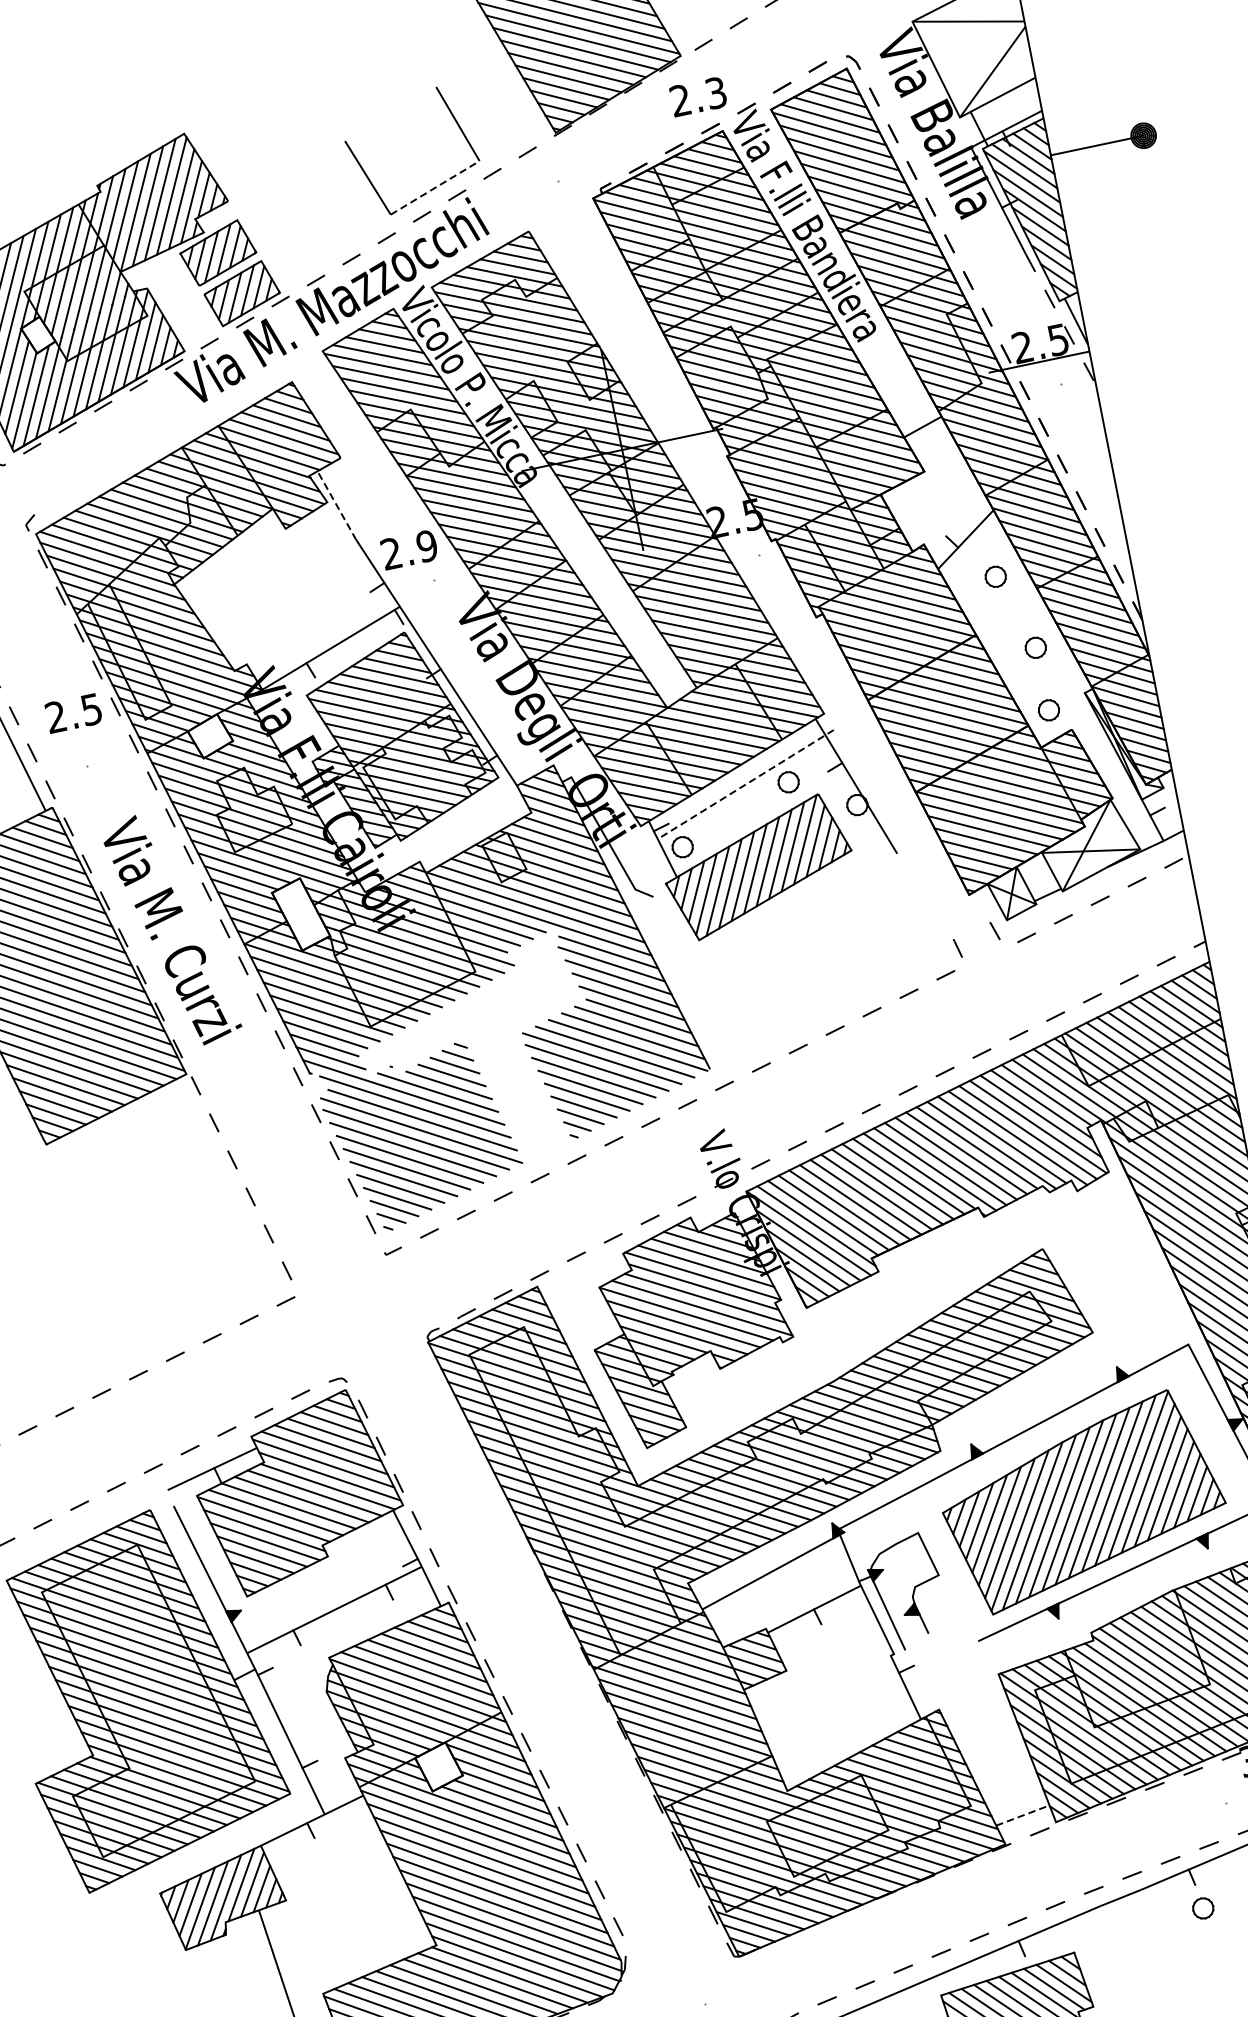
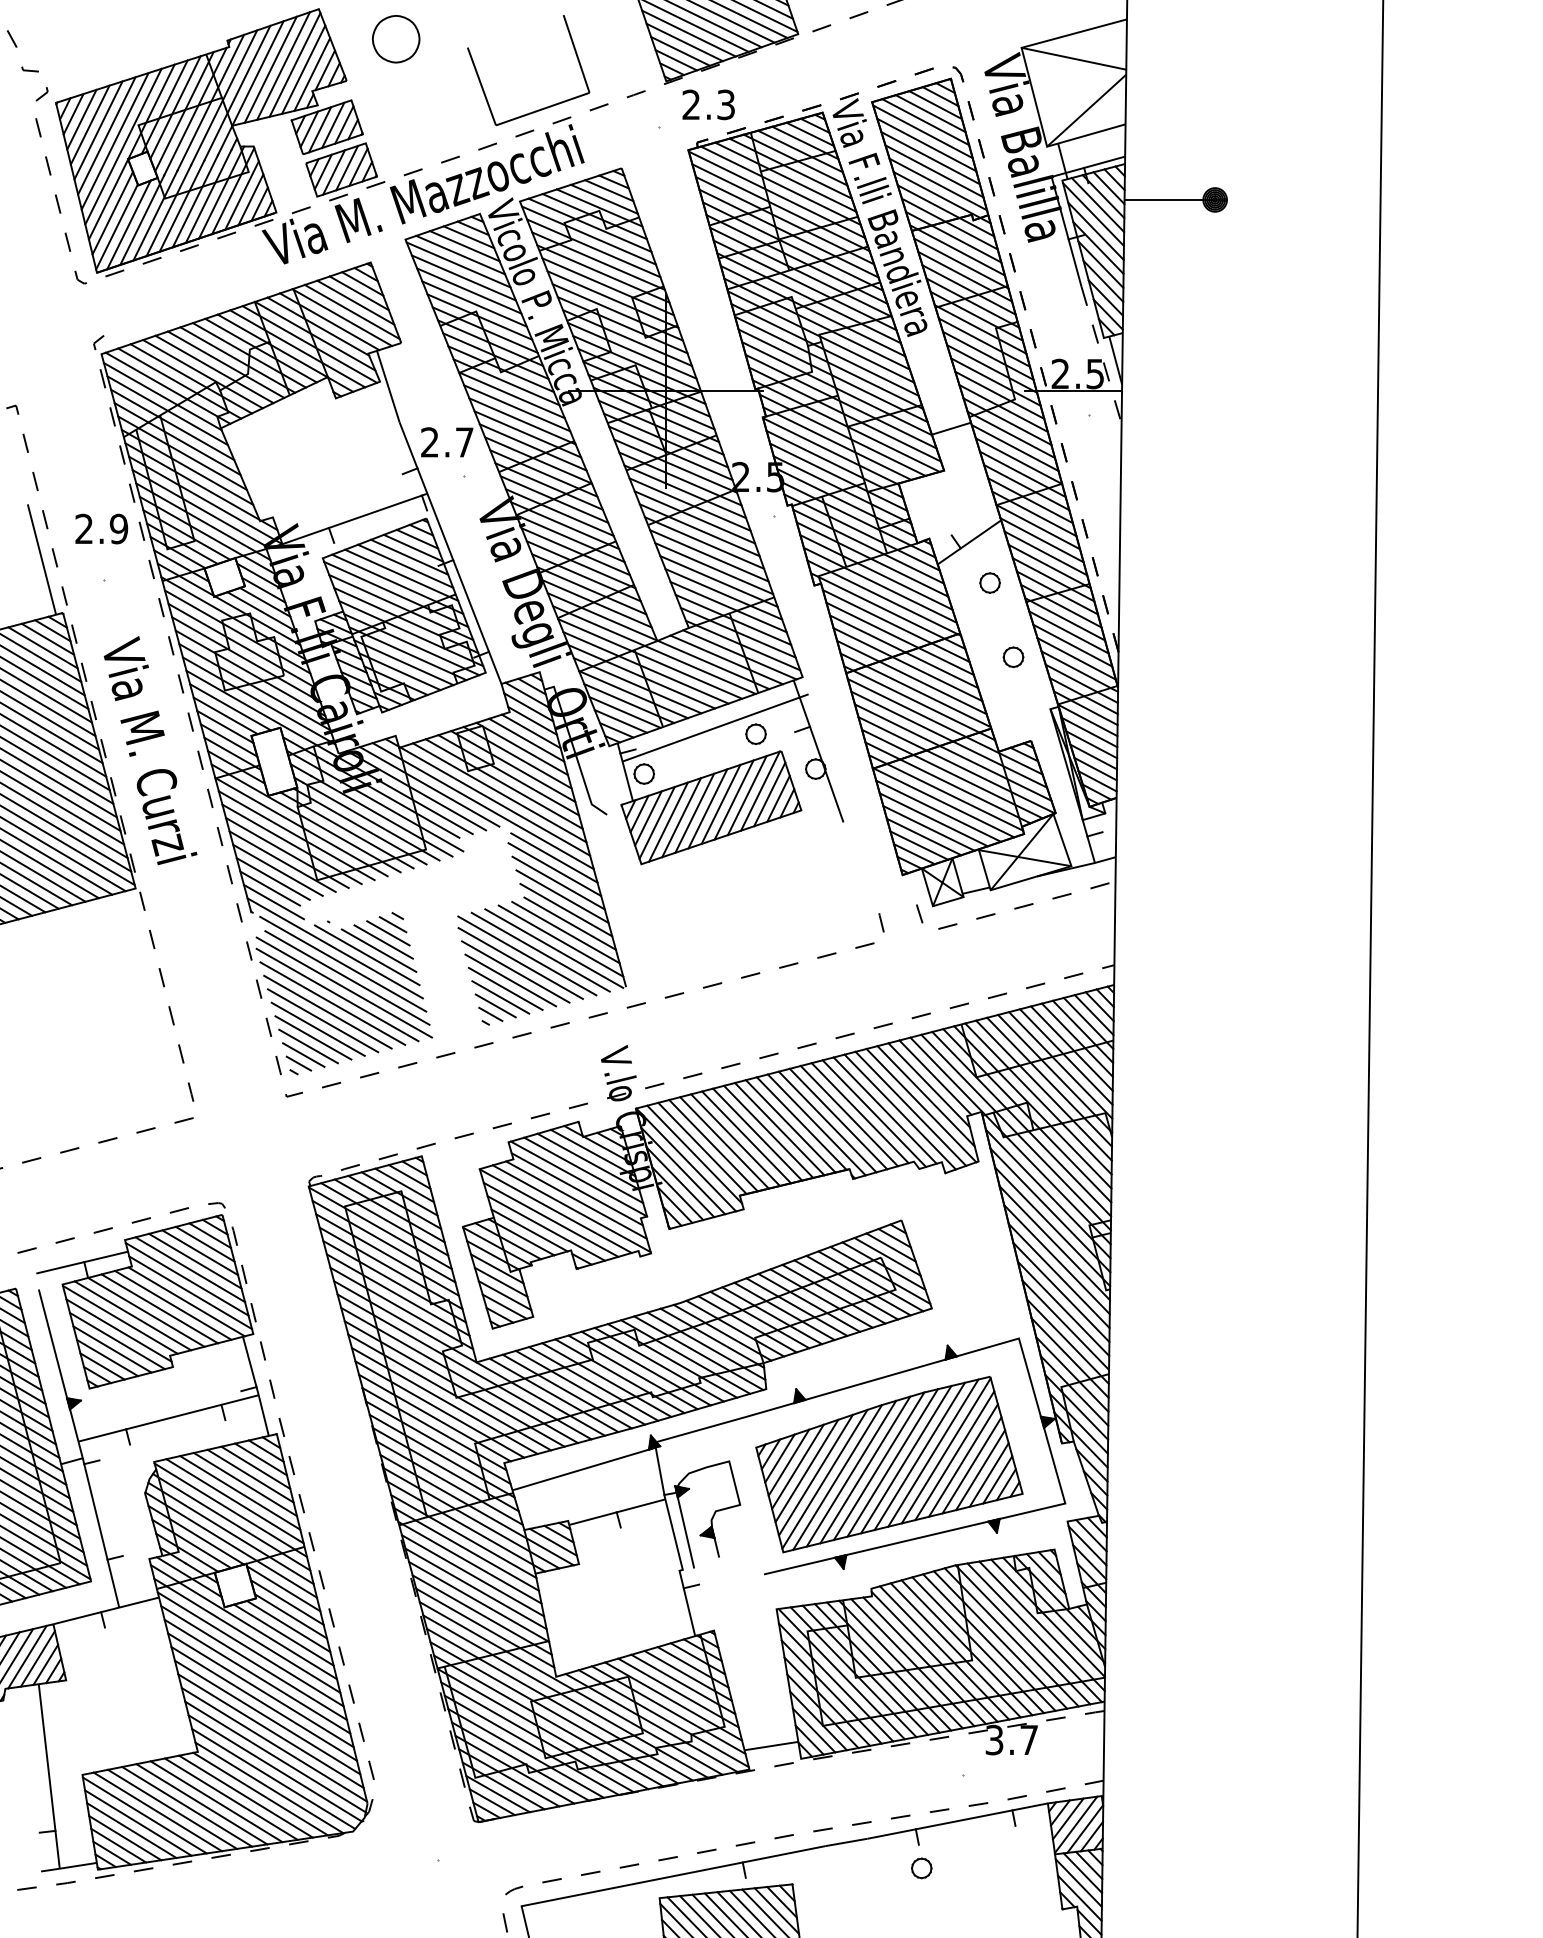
text: (698, 96) -> (708, 104), moved
part: (269, 148) -> (395, 39), added
line: (434, 188) -> (542, 109), dashed -> solid
line: (337, 505) -> (388, 386), dashed -> solid
text: (426, 546) -> (464, 442), 2.9 -> 2.7
text: (91, 709) -> (118, 528), 2.5 -> 2.9
part: (1048, 709) -> (1013, 717), removed
line: (746, 783) -> (716, 727), dashed -> solid
line: (1023, 1815) -> (771, 1746), dashed -> solid

